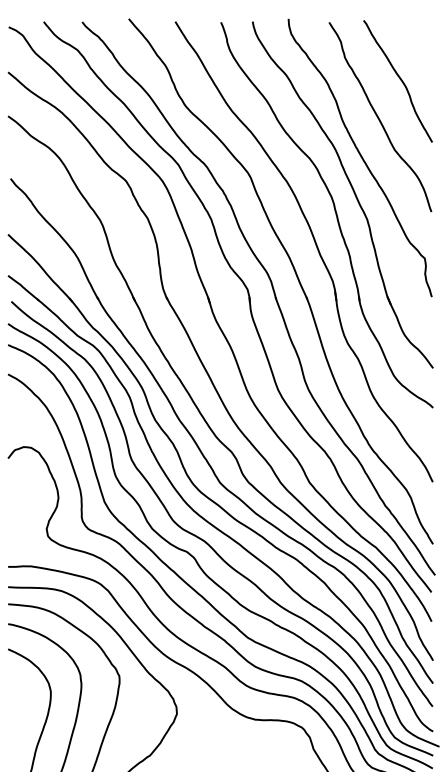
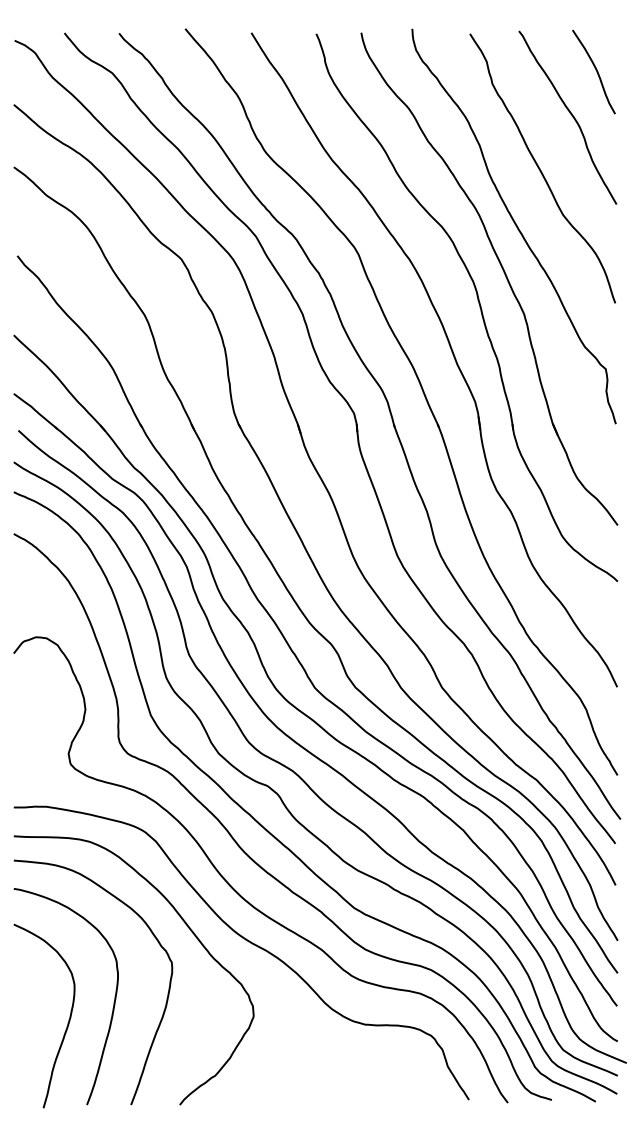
curve: (417, 48) -> (595, 70), added

